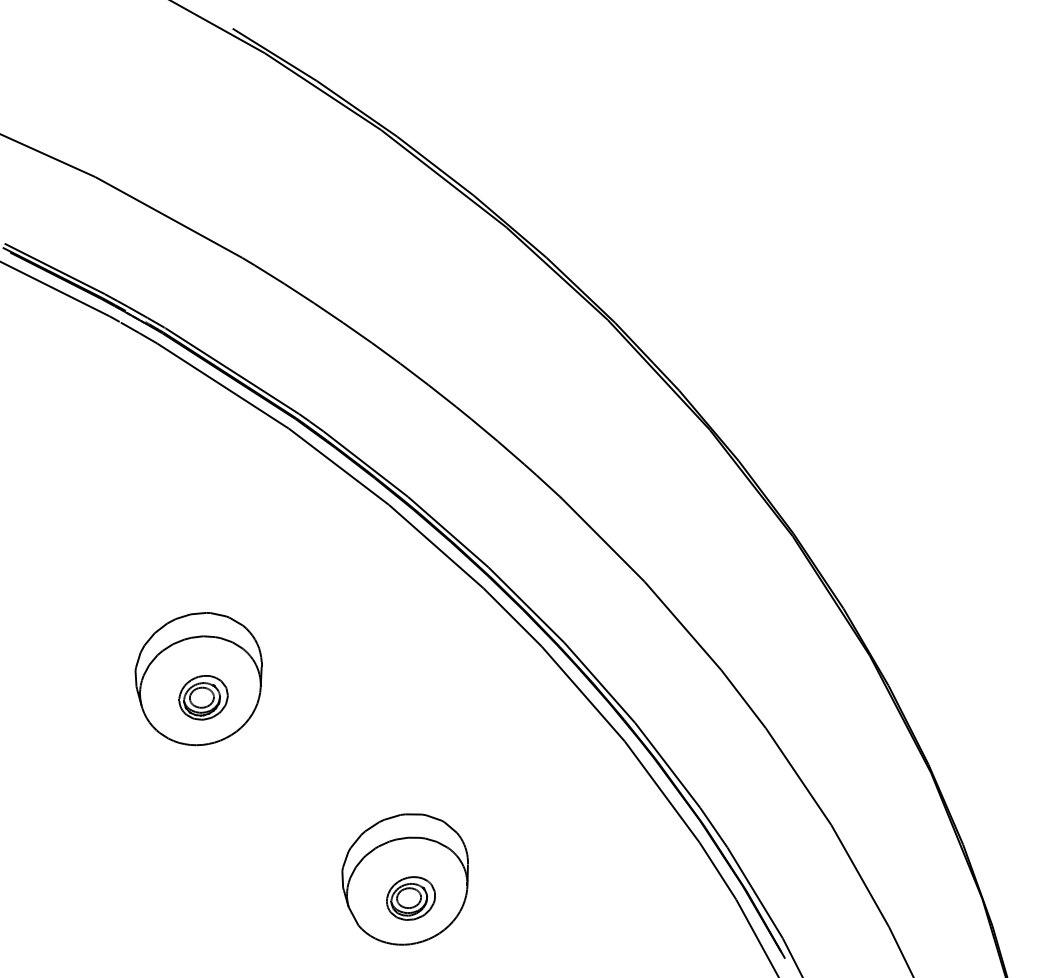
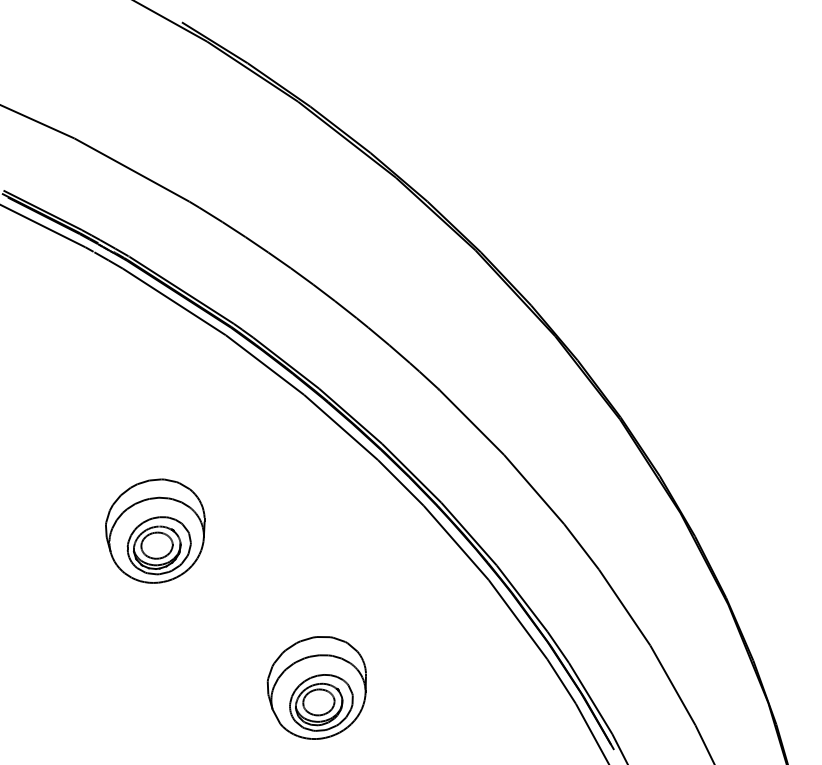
part: (203, 697) -> (159, 545), size x1.67
part: (410, 898) -> (321, 702), size x1.67

